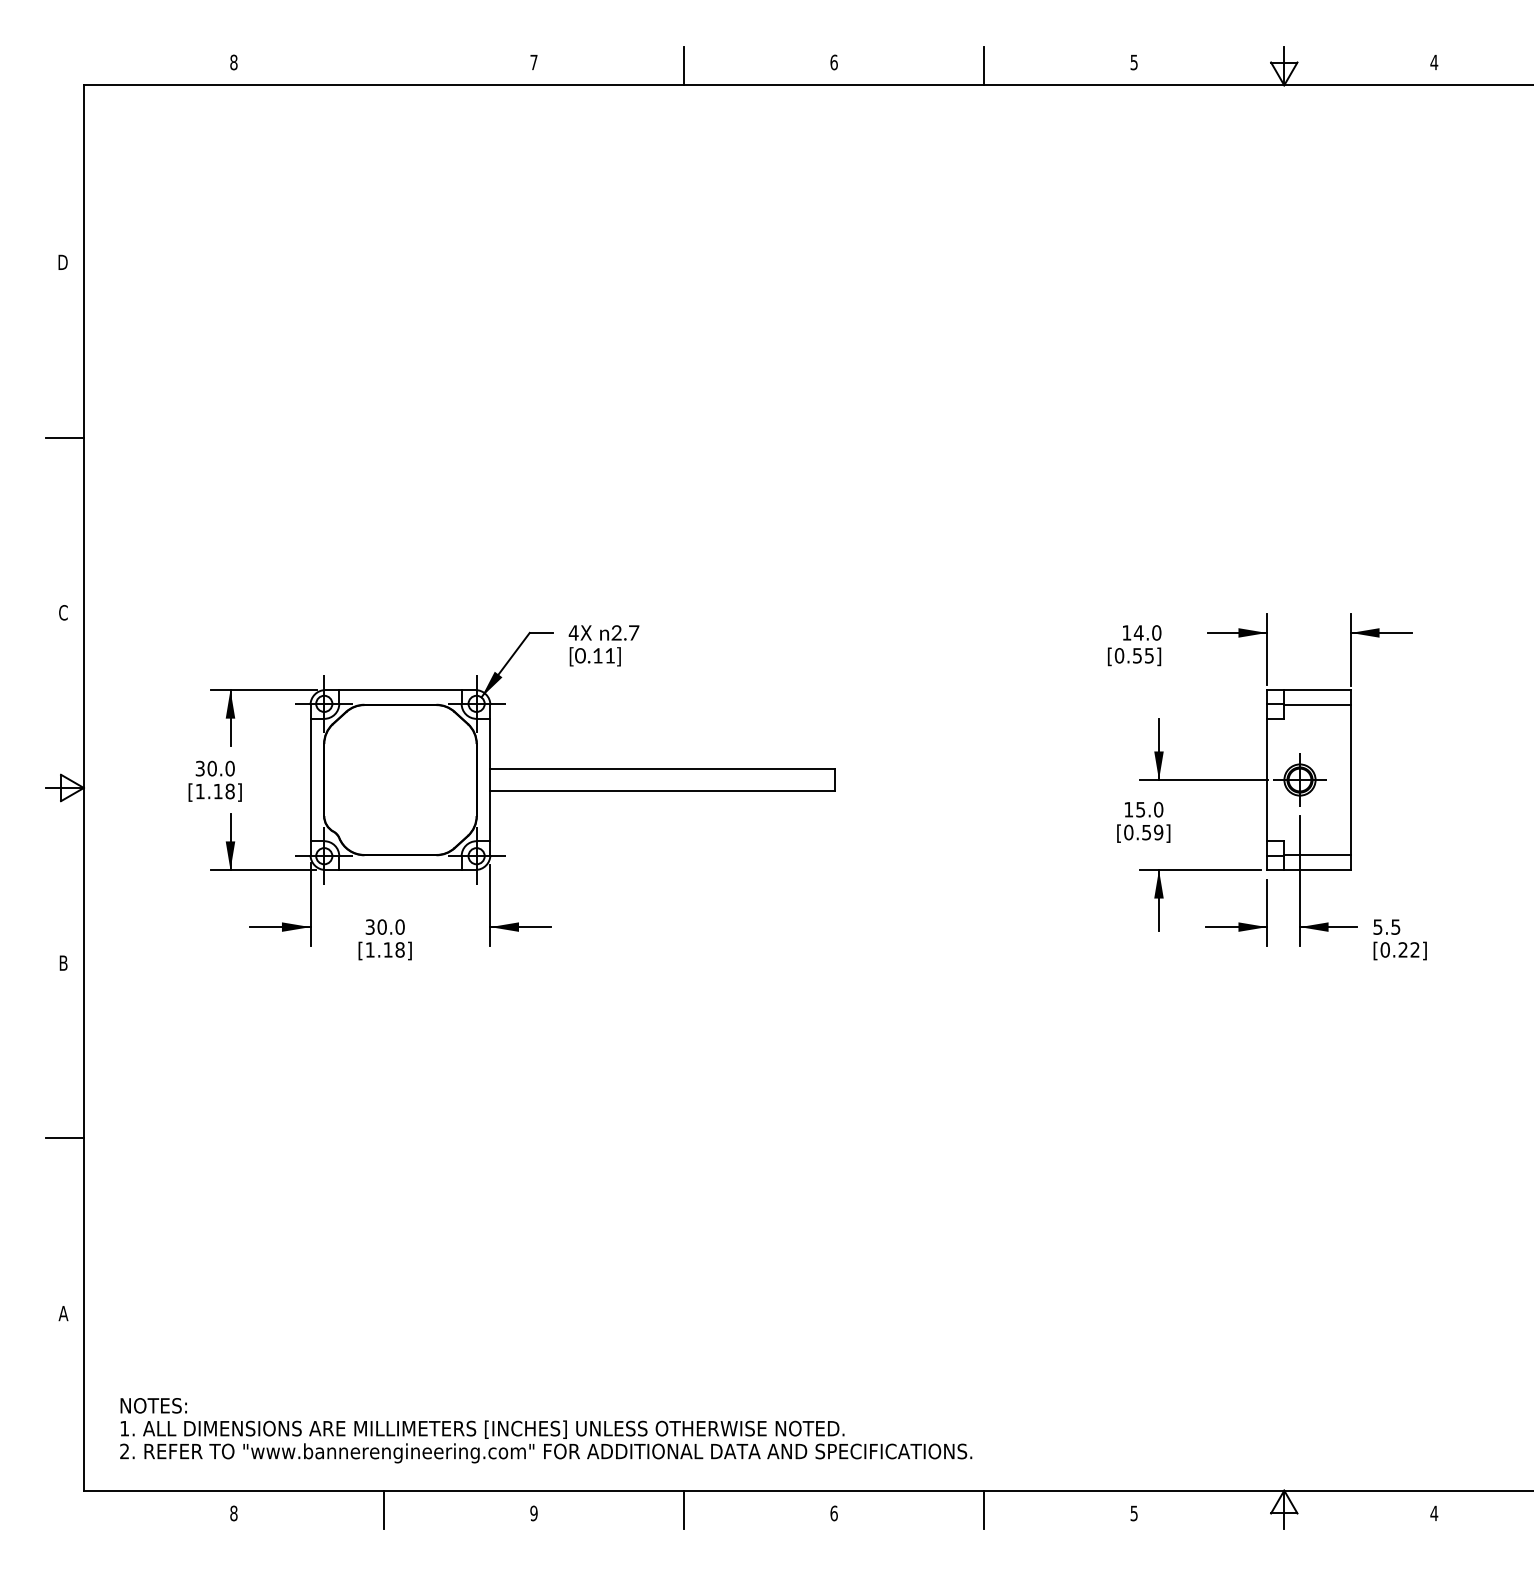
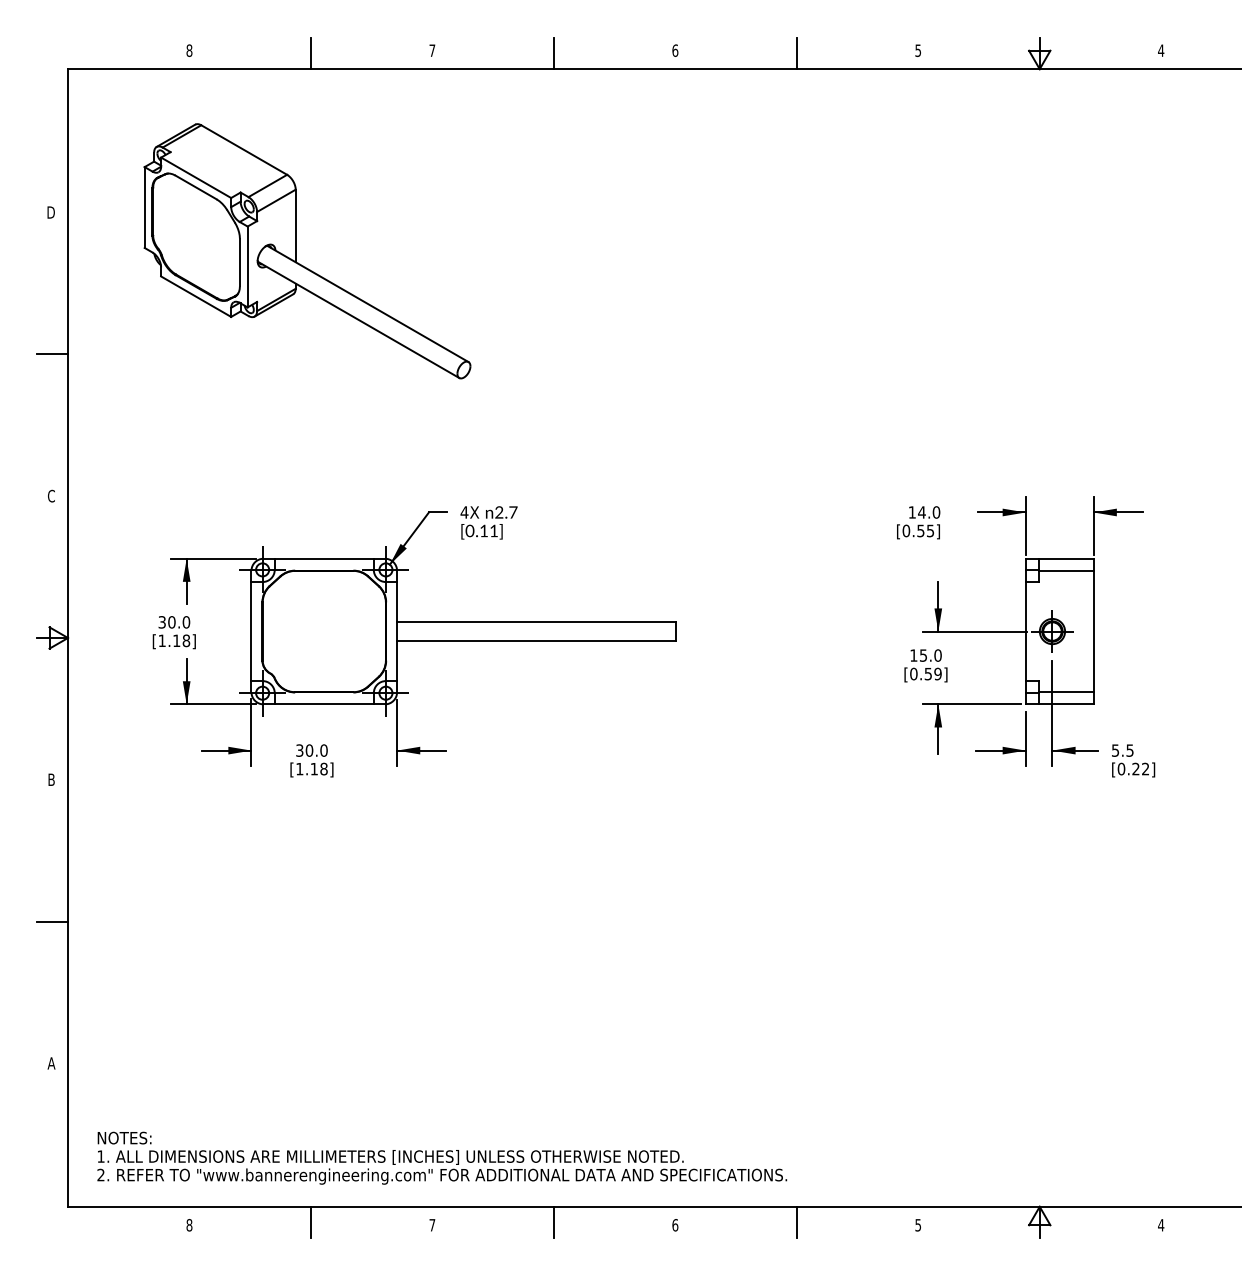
line: (384, 66) -> (311, 53), added
part: (365, 310) -> (295, 251), added
text: (533, 1513) -> (431, 1225), 9 -> 7

